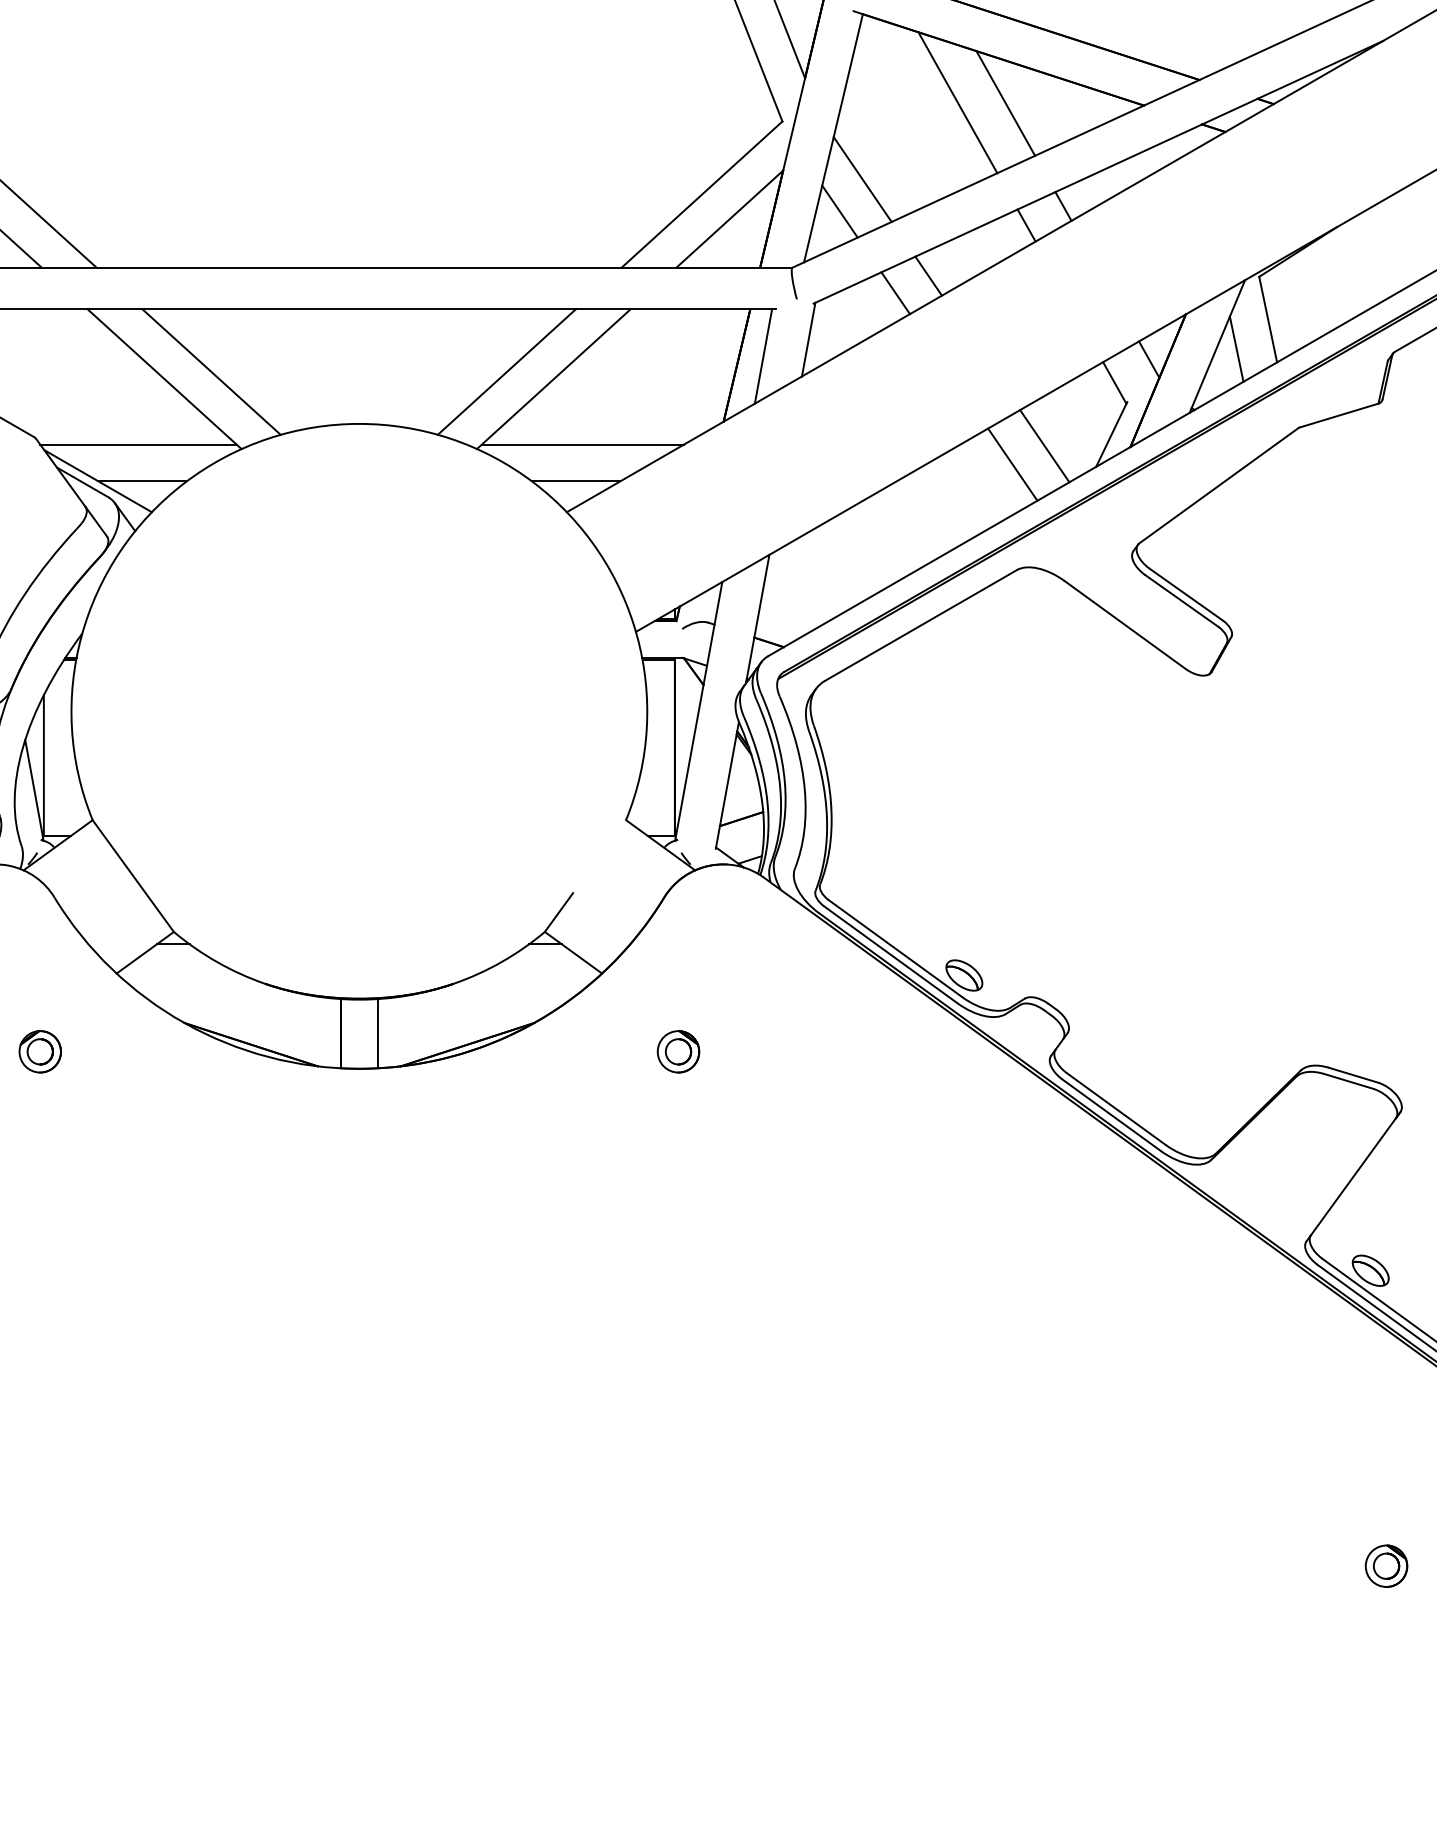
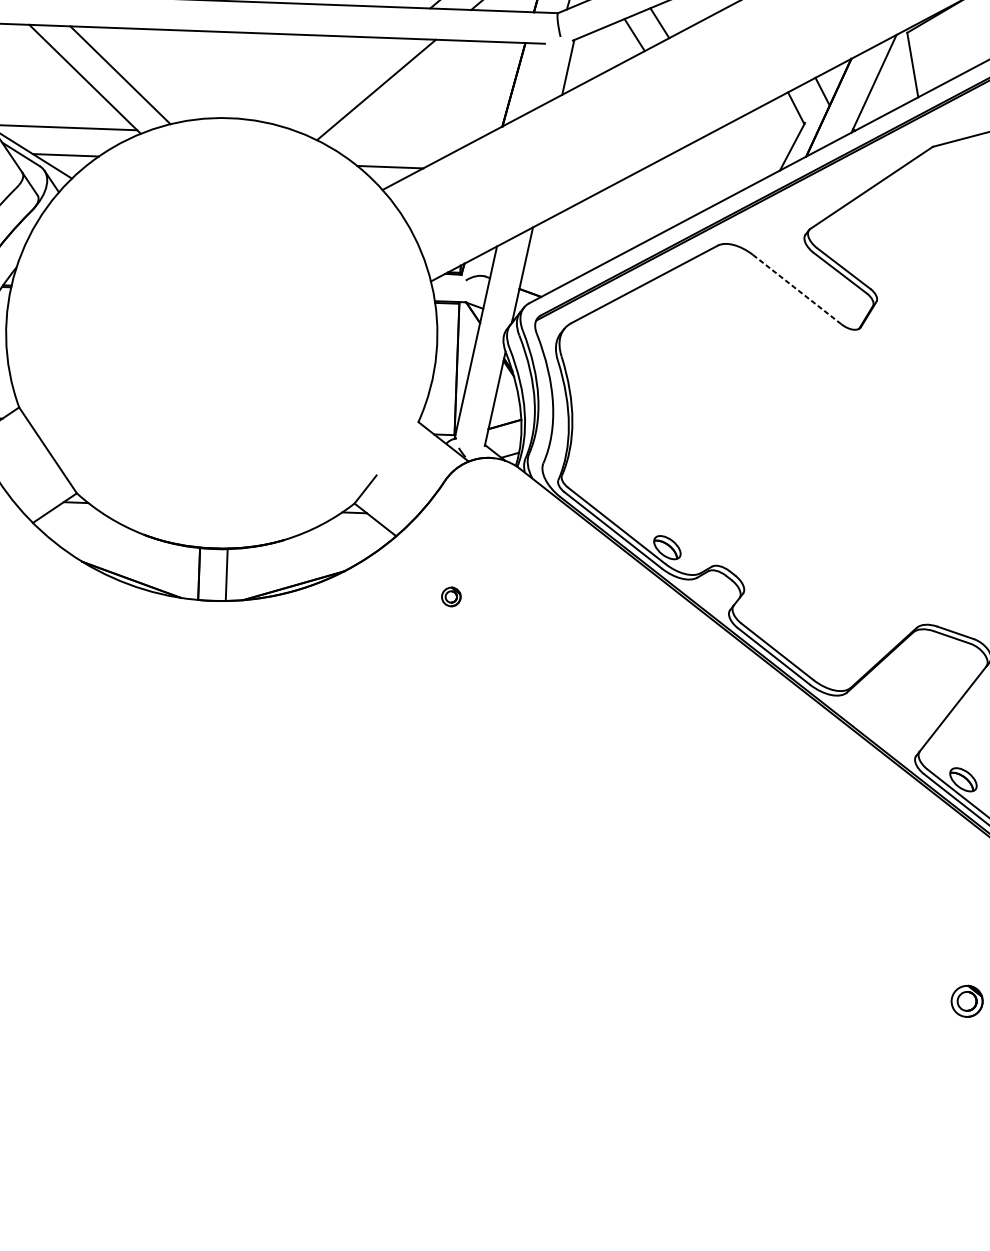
line: (1236, 348) -> (888, 85), removed
line: (763, 356) -> (534, 78), removed
line: (506, 371) -> (341, 82), removed
line: (582, 444) -> (396, 139), removed
line: (1044, 446) -> (741, 153), removed
line: (1012, 464) -> (717, 166), removed
line: (1125, 624) -> (797, 289), solid -> dashed
part: (678, 1051) -> (451, 596), size x0.6

